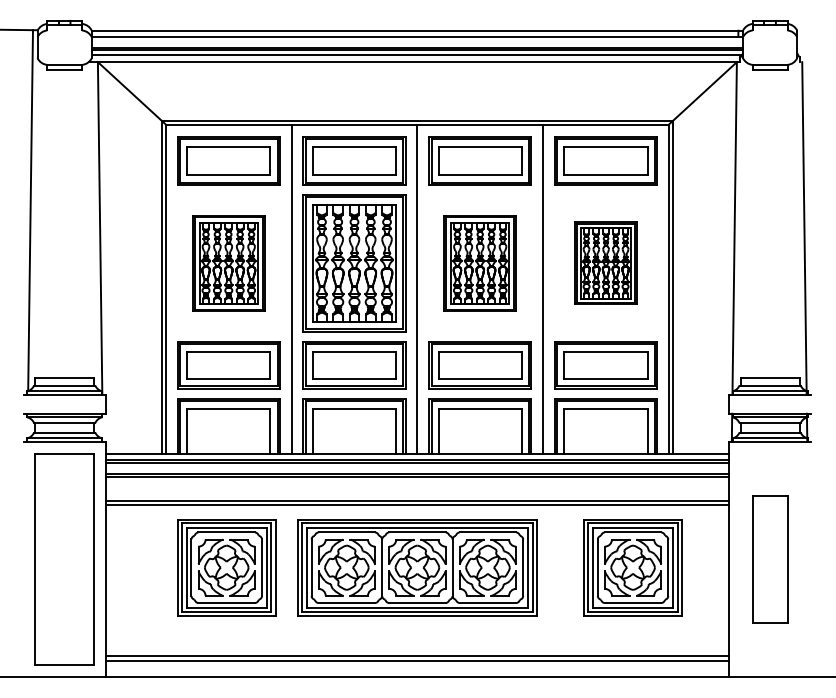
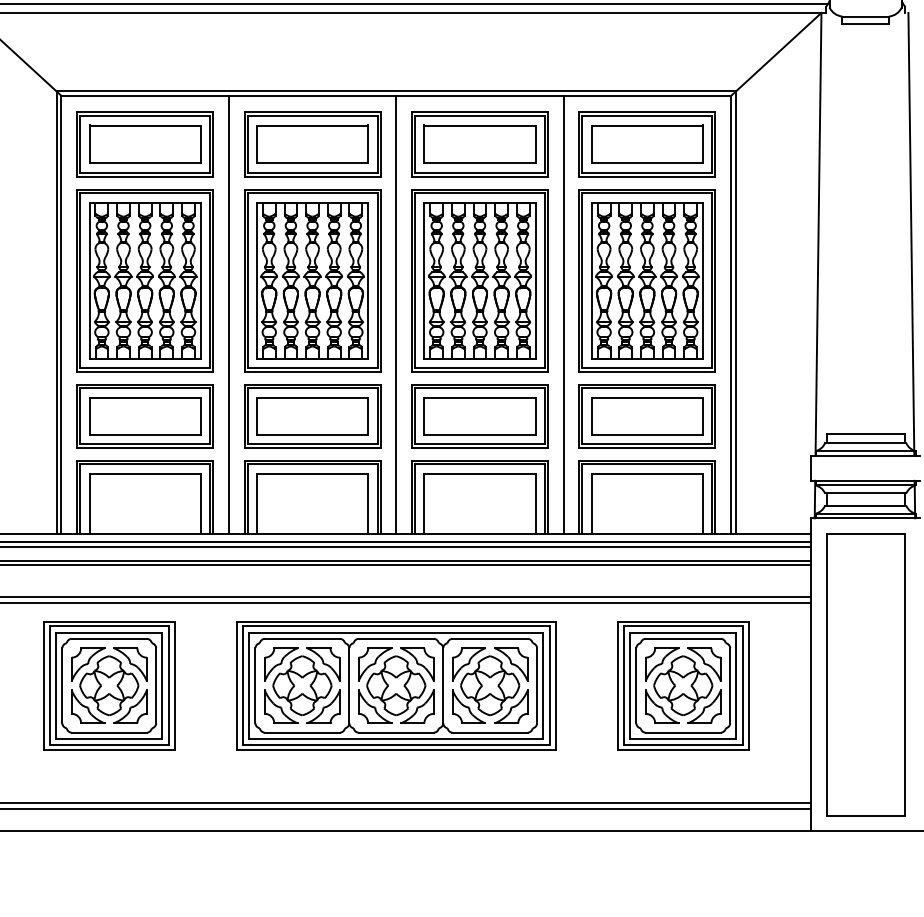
part: (228, 263) -> (144, 280), size x1.43
part: (479, 263) -> (478, 280), size x1.43
part: (605, 263) -> (646, 280), size x1.67
part: (770, 559) -> (866, 674), size x1.67
part: (226, 567) -> (108, 685), moved

